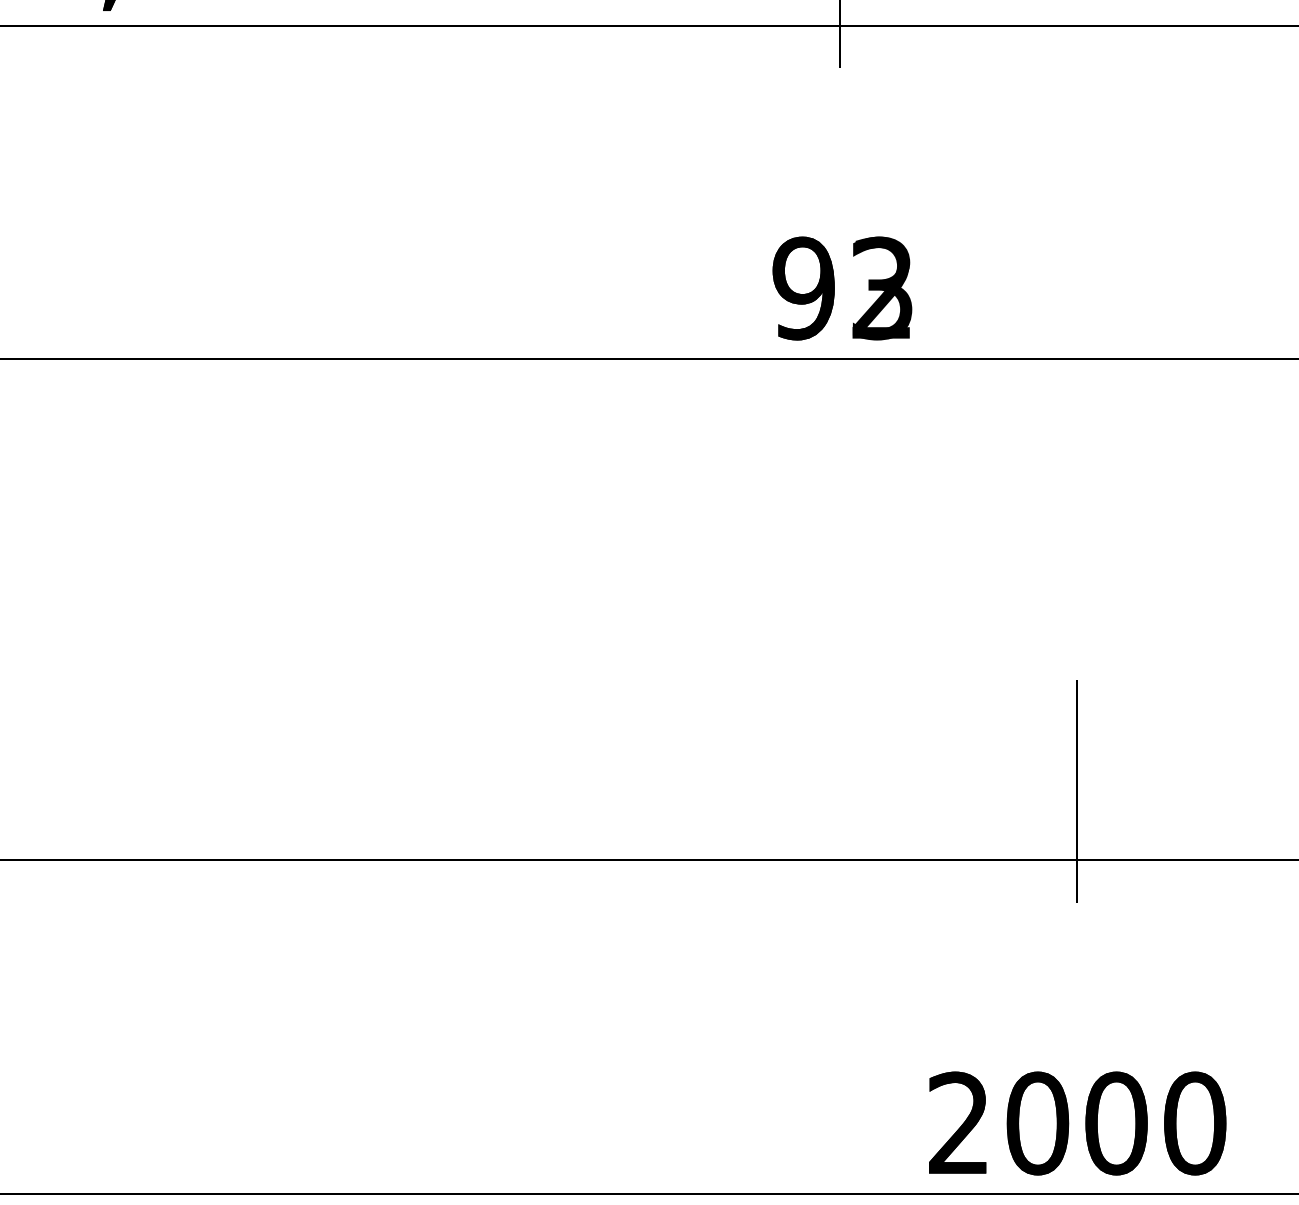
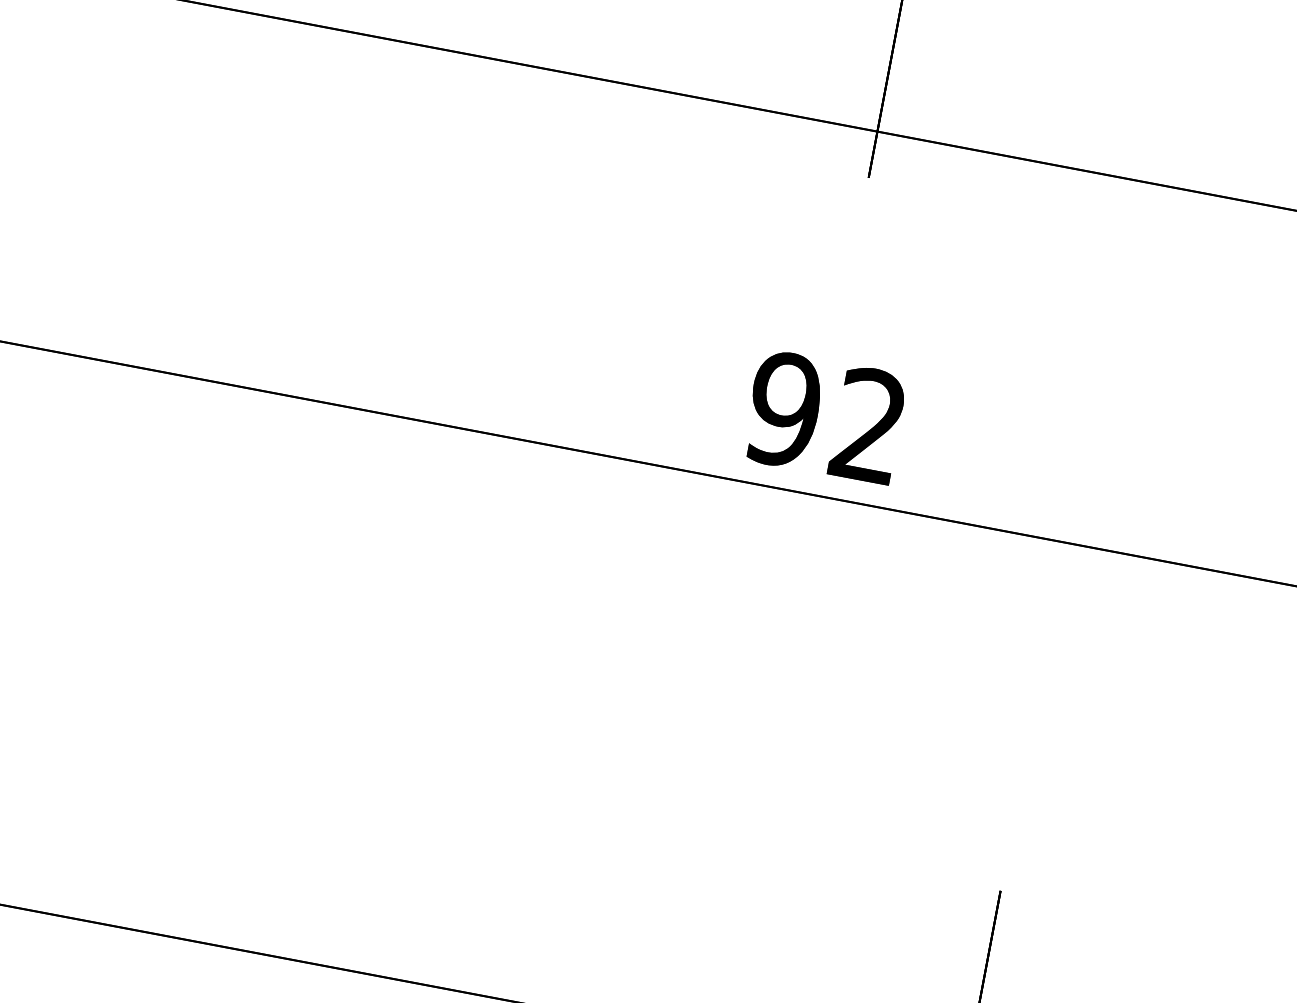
text: (882, 288) -> (869, 425), 93 -> 92

